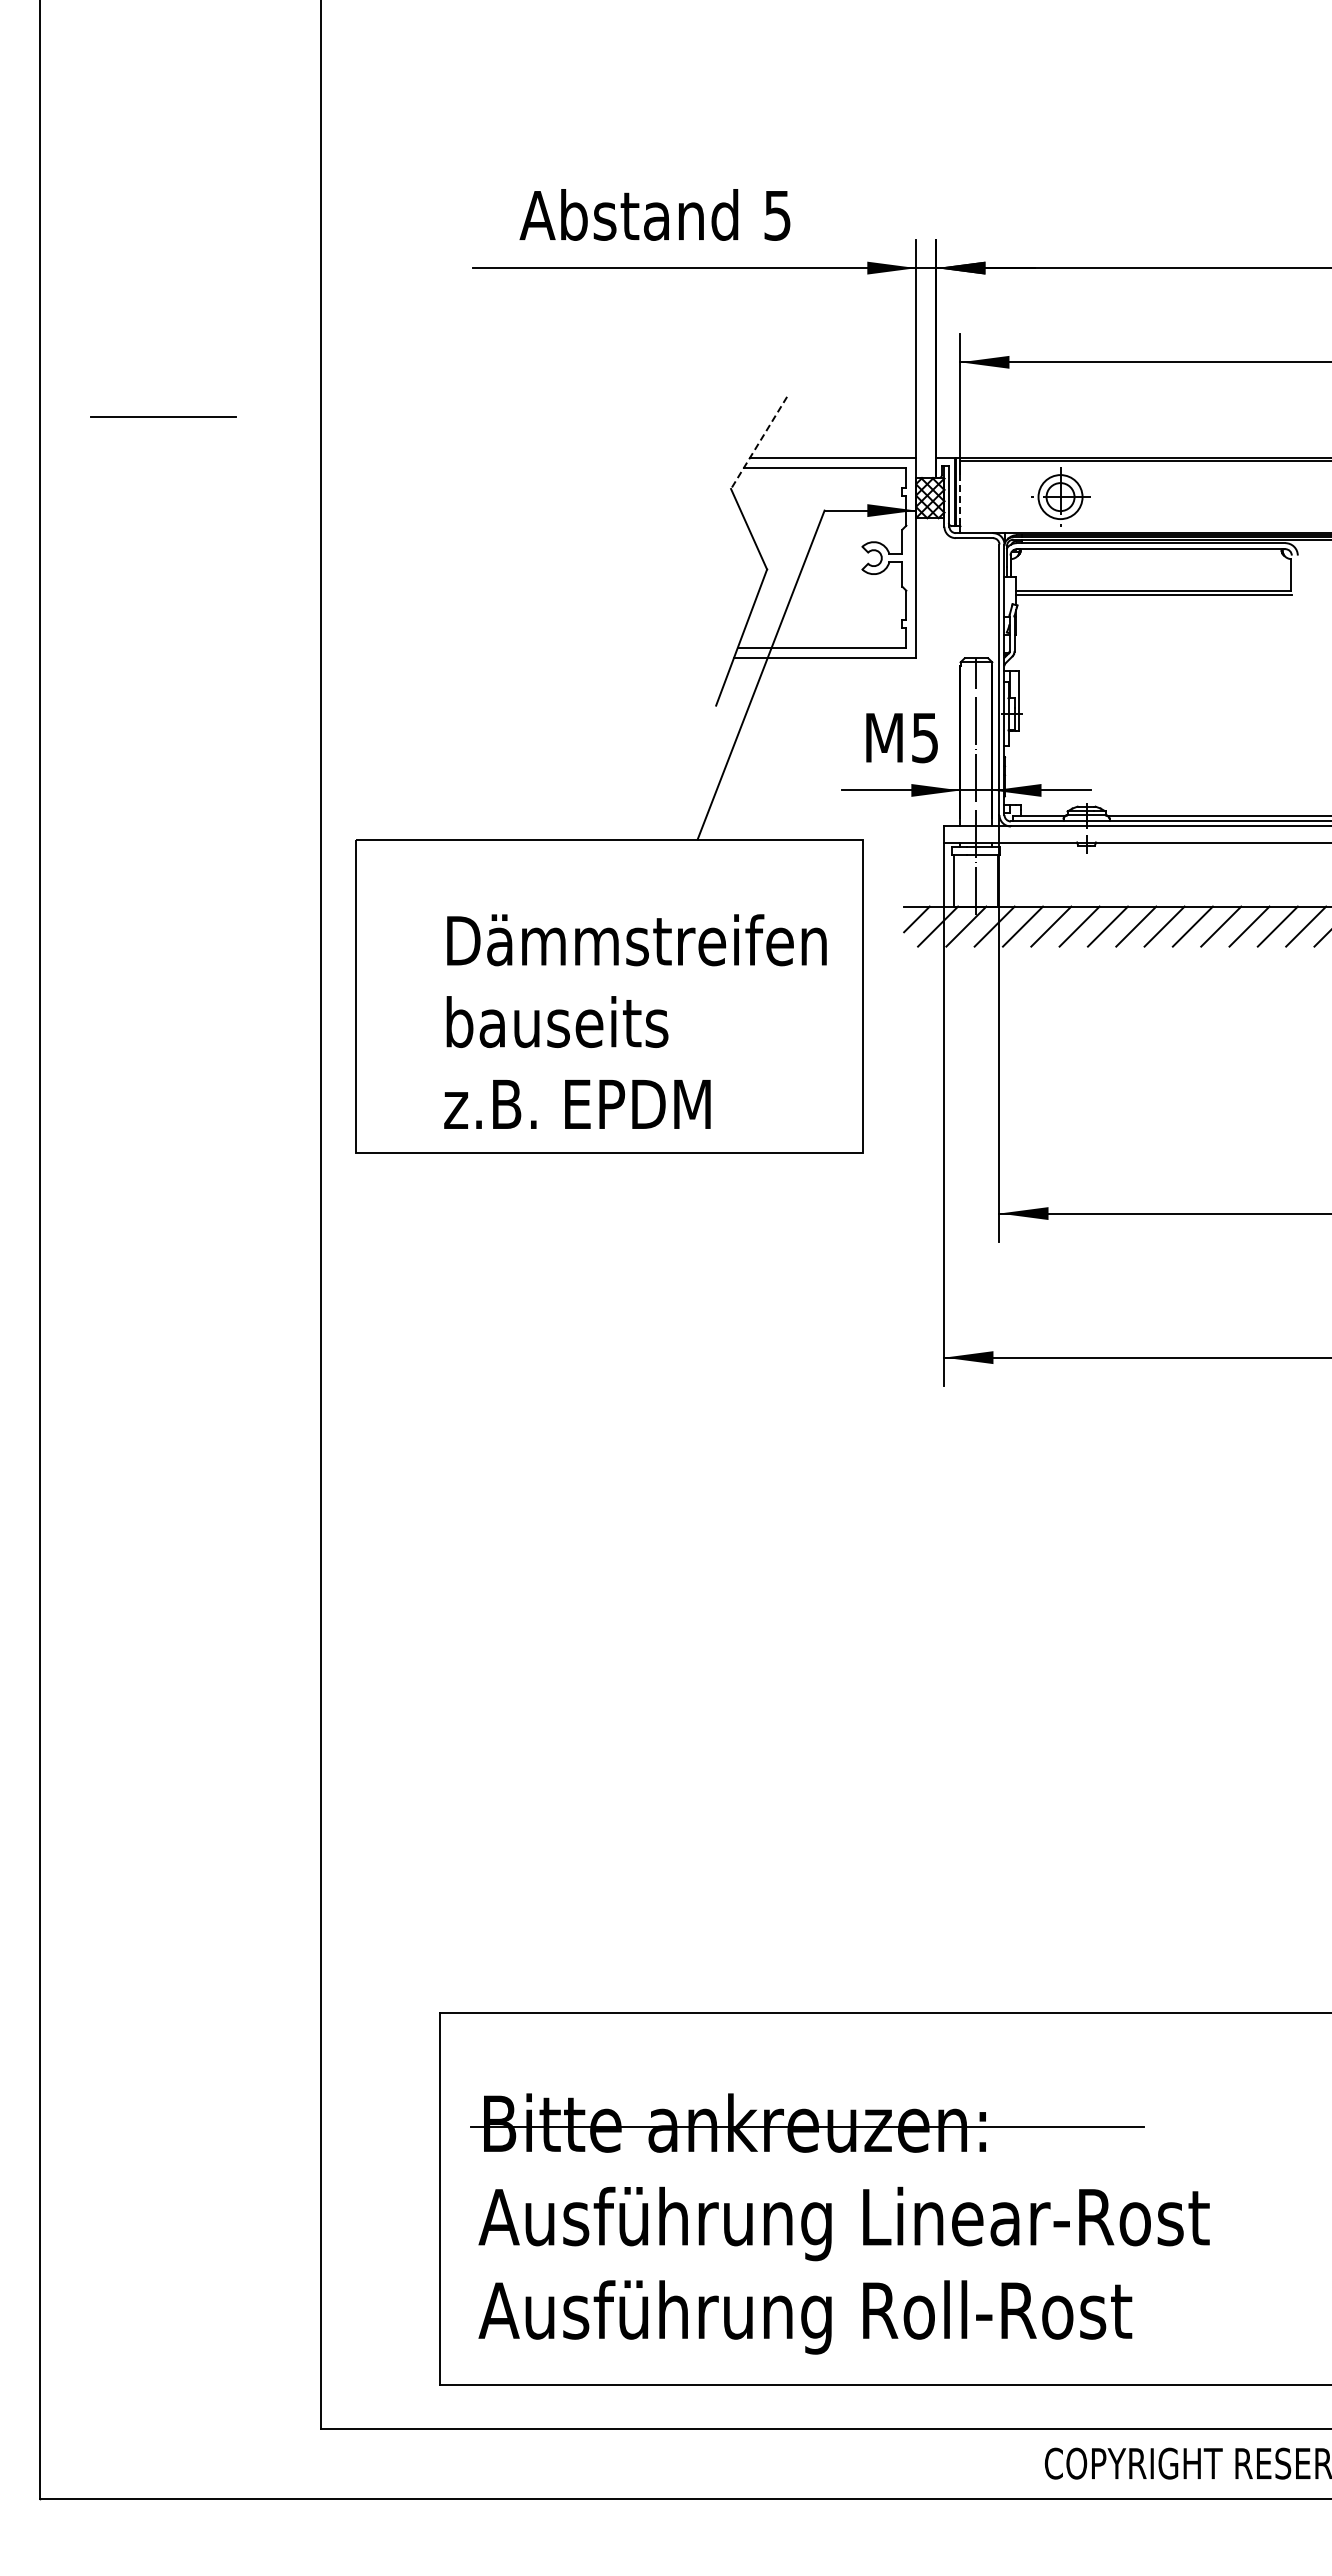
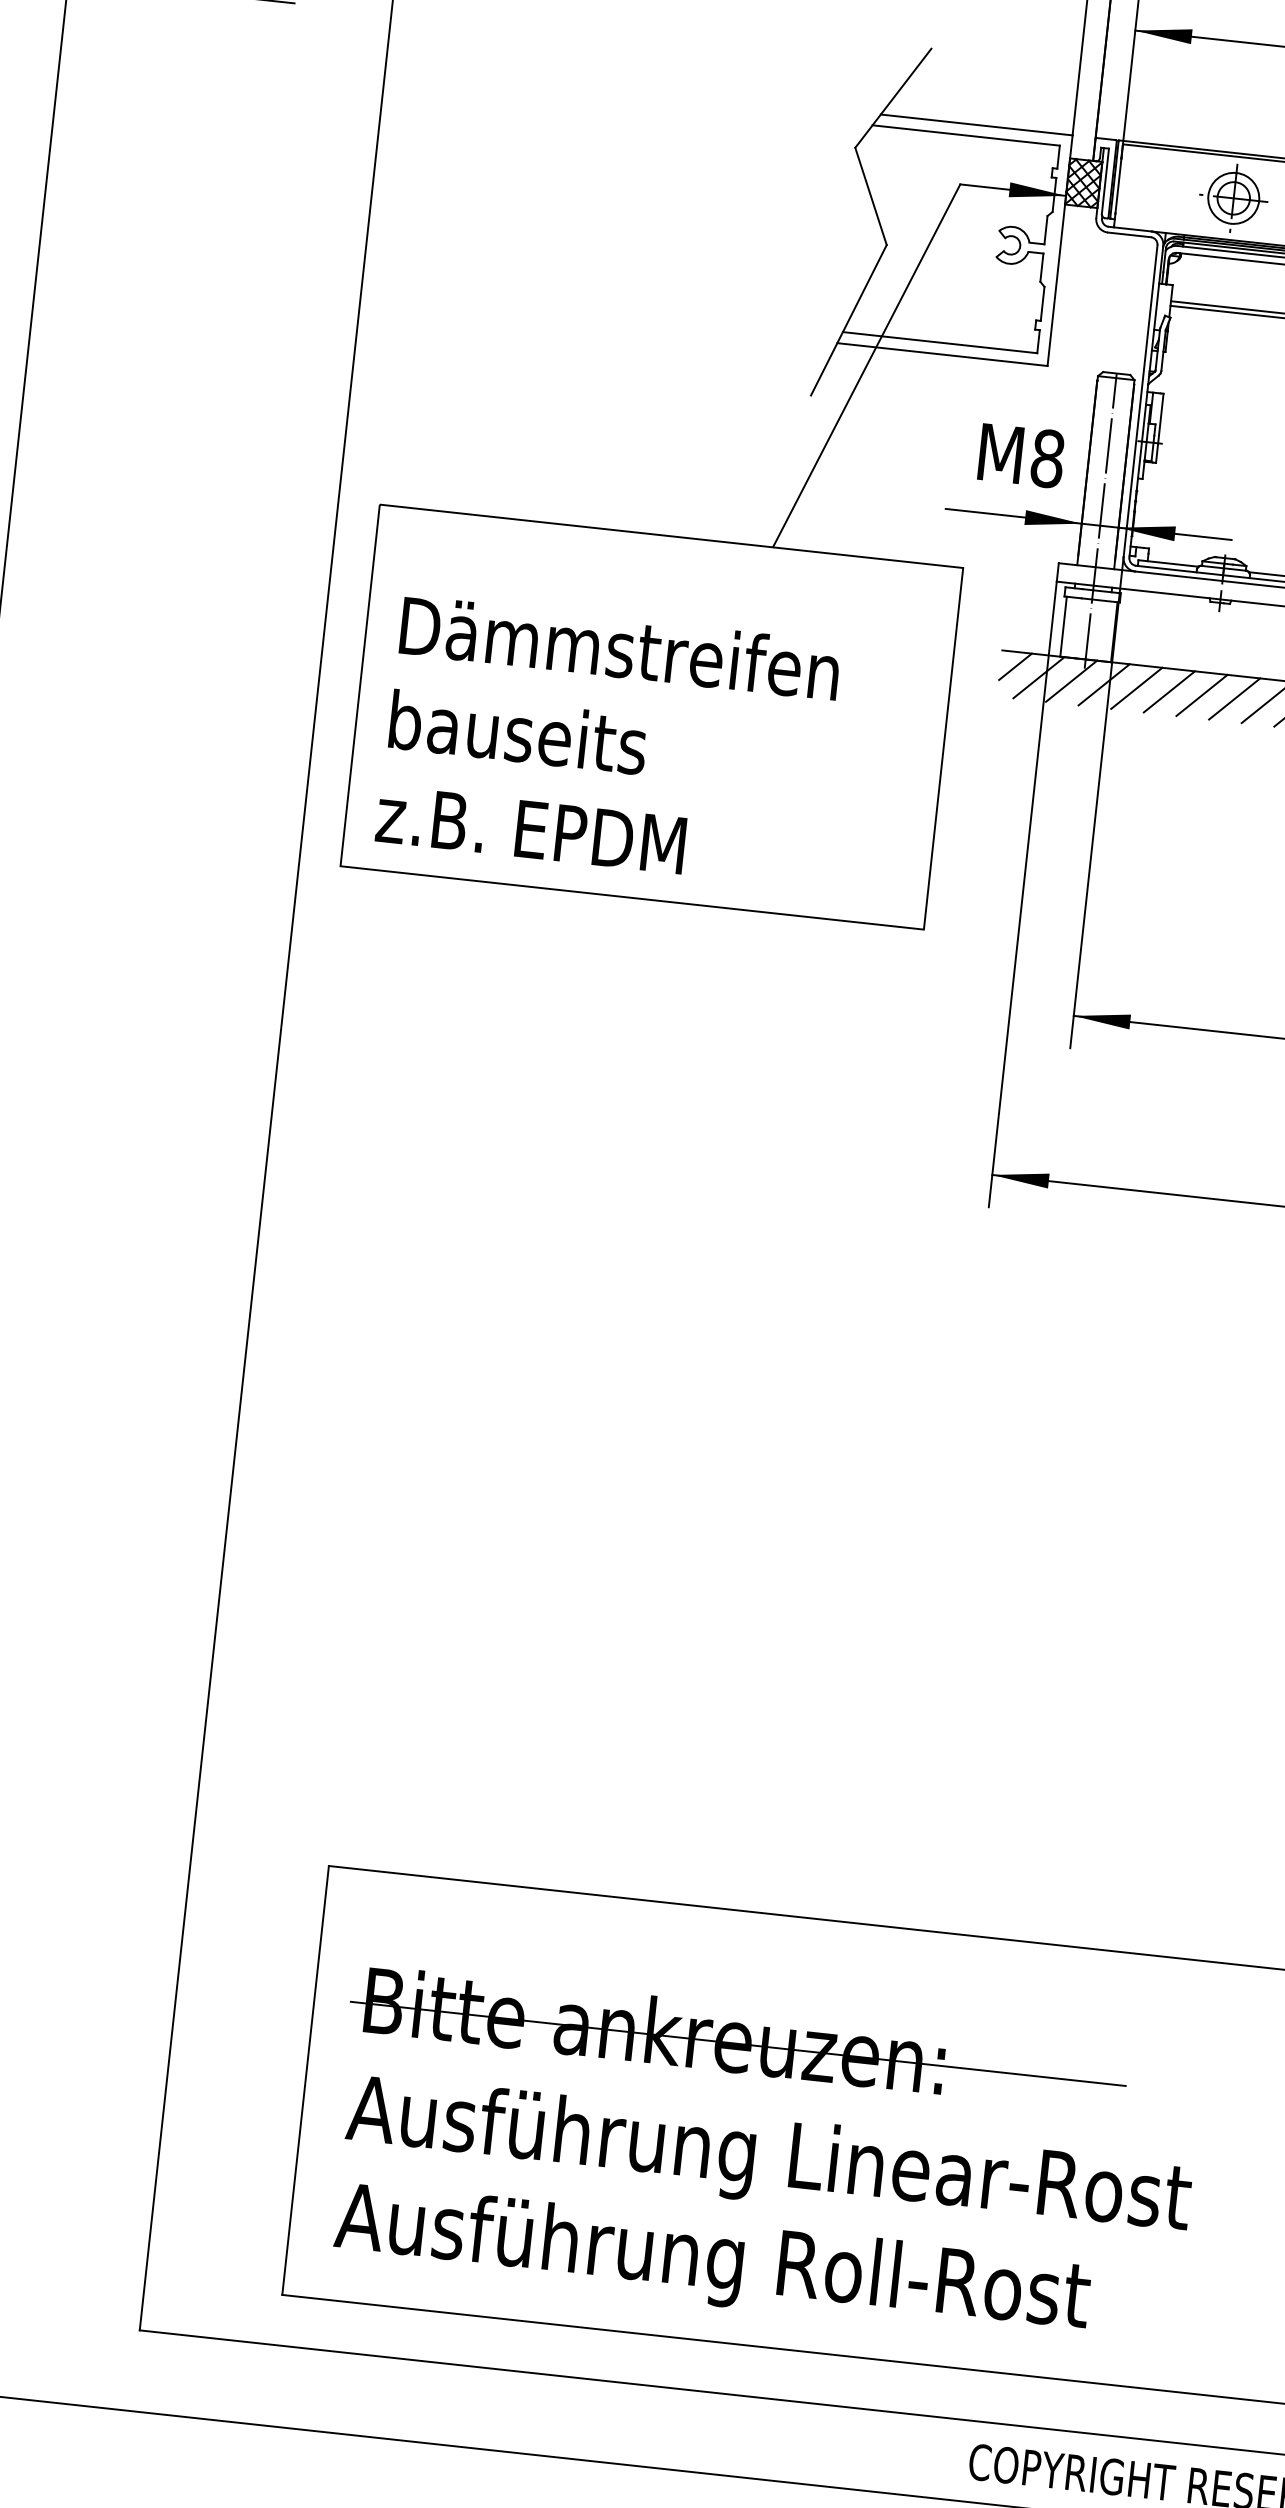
line: (759, 442) -> (893, 97), dashed -> solid
line: (960, 497) -> (1118, 186), dashed -> solid
text: (924, 737) -> (1046, 458), 5 -> 8
text: (635, 1021) -> (608, 741), moved

